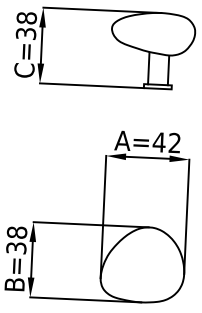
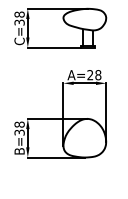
text: (167, 143) -> (94, 75), A=42 -> A=28

